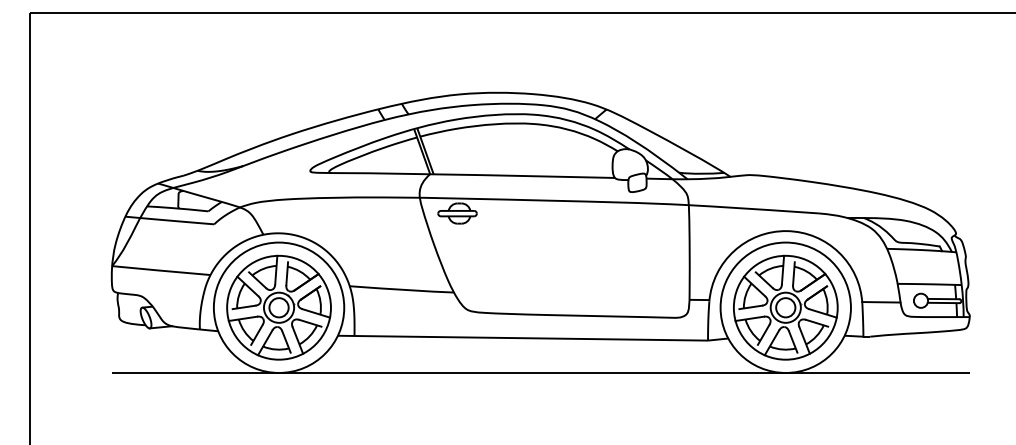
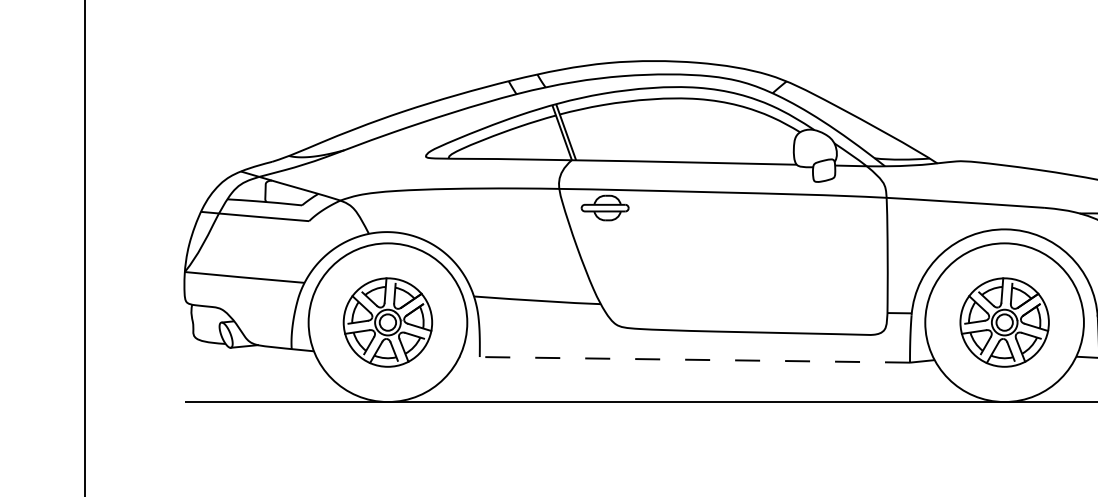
part: (278, 307) -> (387, 322), size x0.7
part: (785, 307) -> (1004, 322), size x0.7
line: (522, 338) -> (684, 360), solid -> dashed

